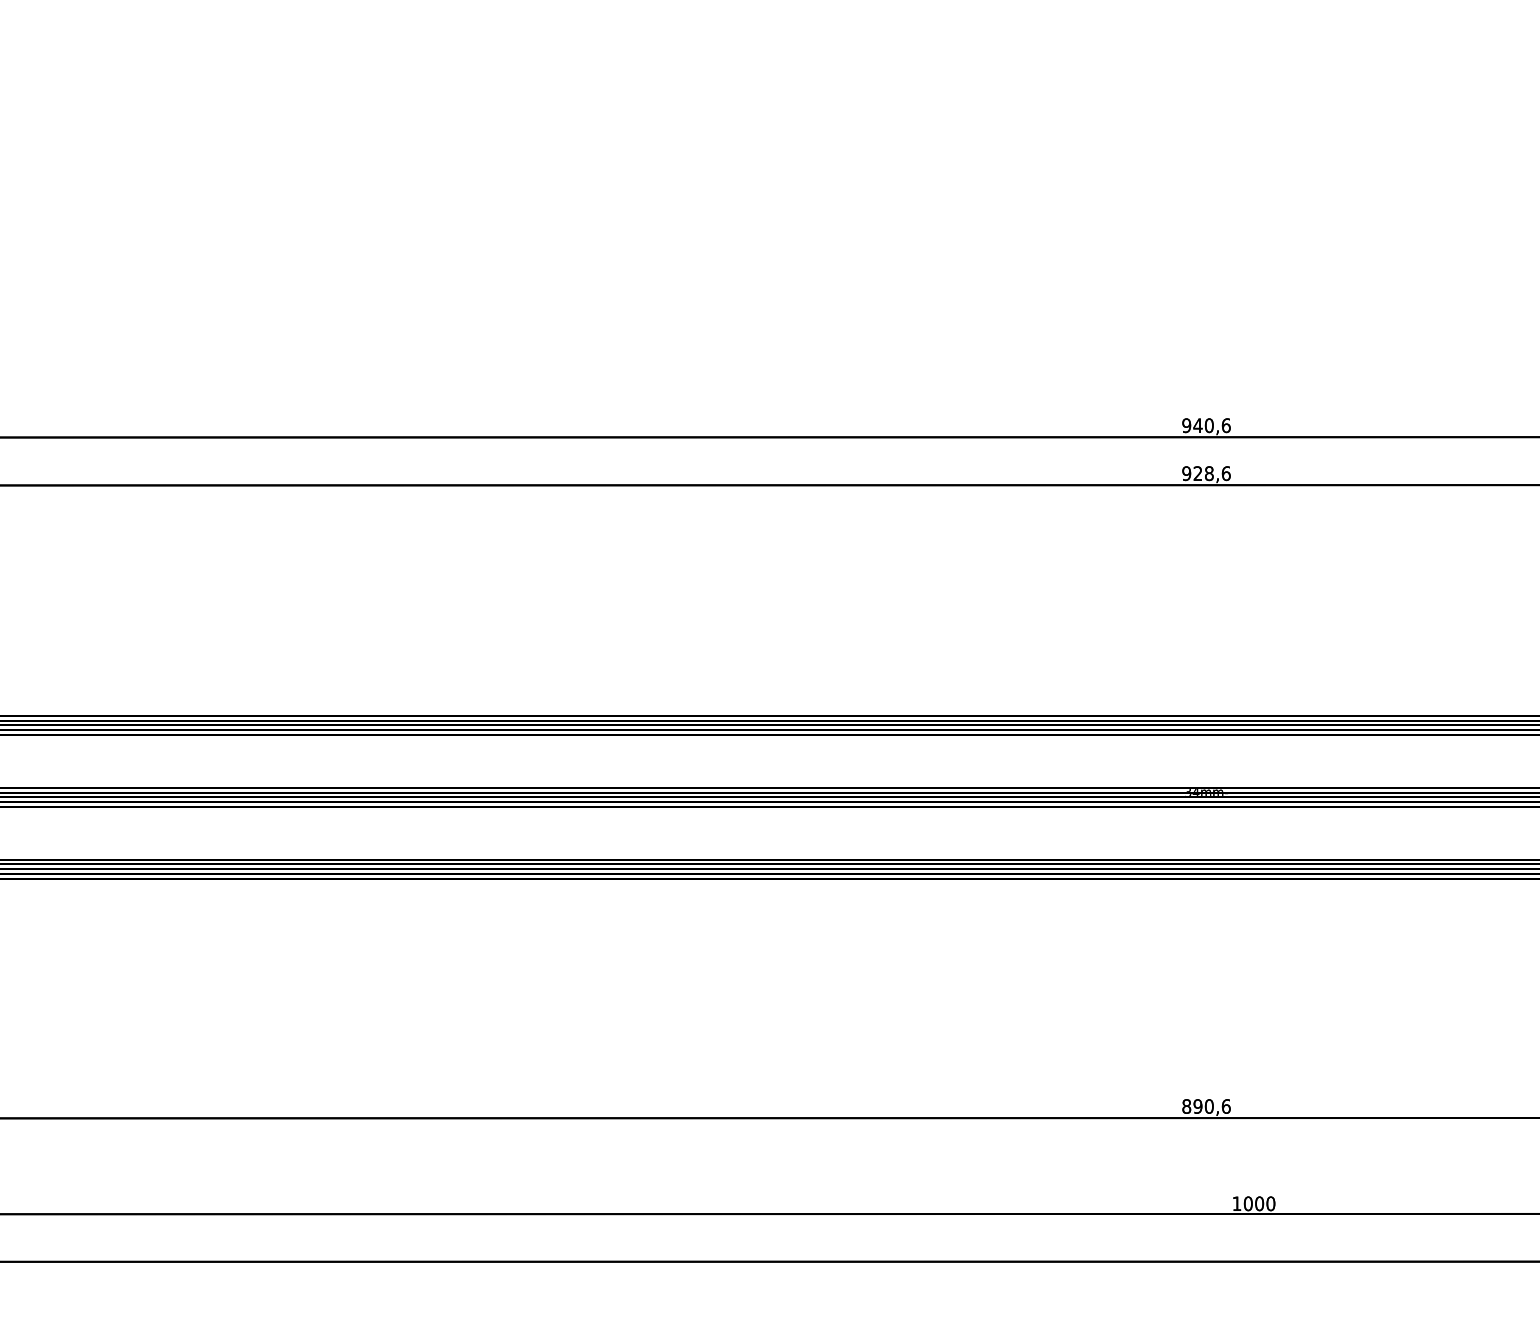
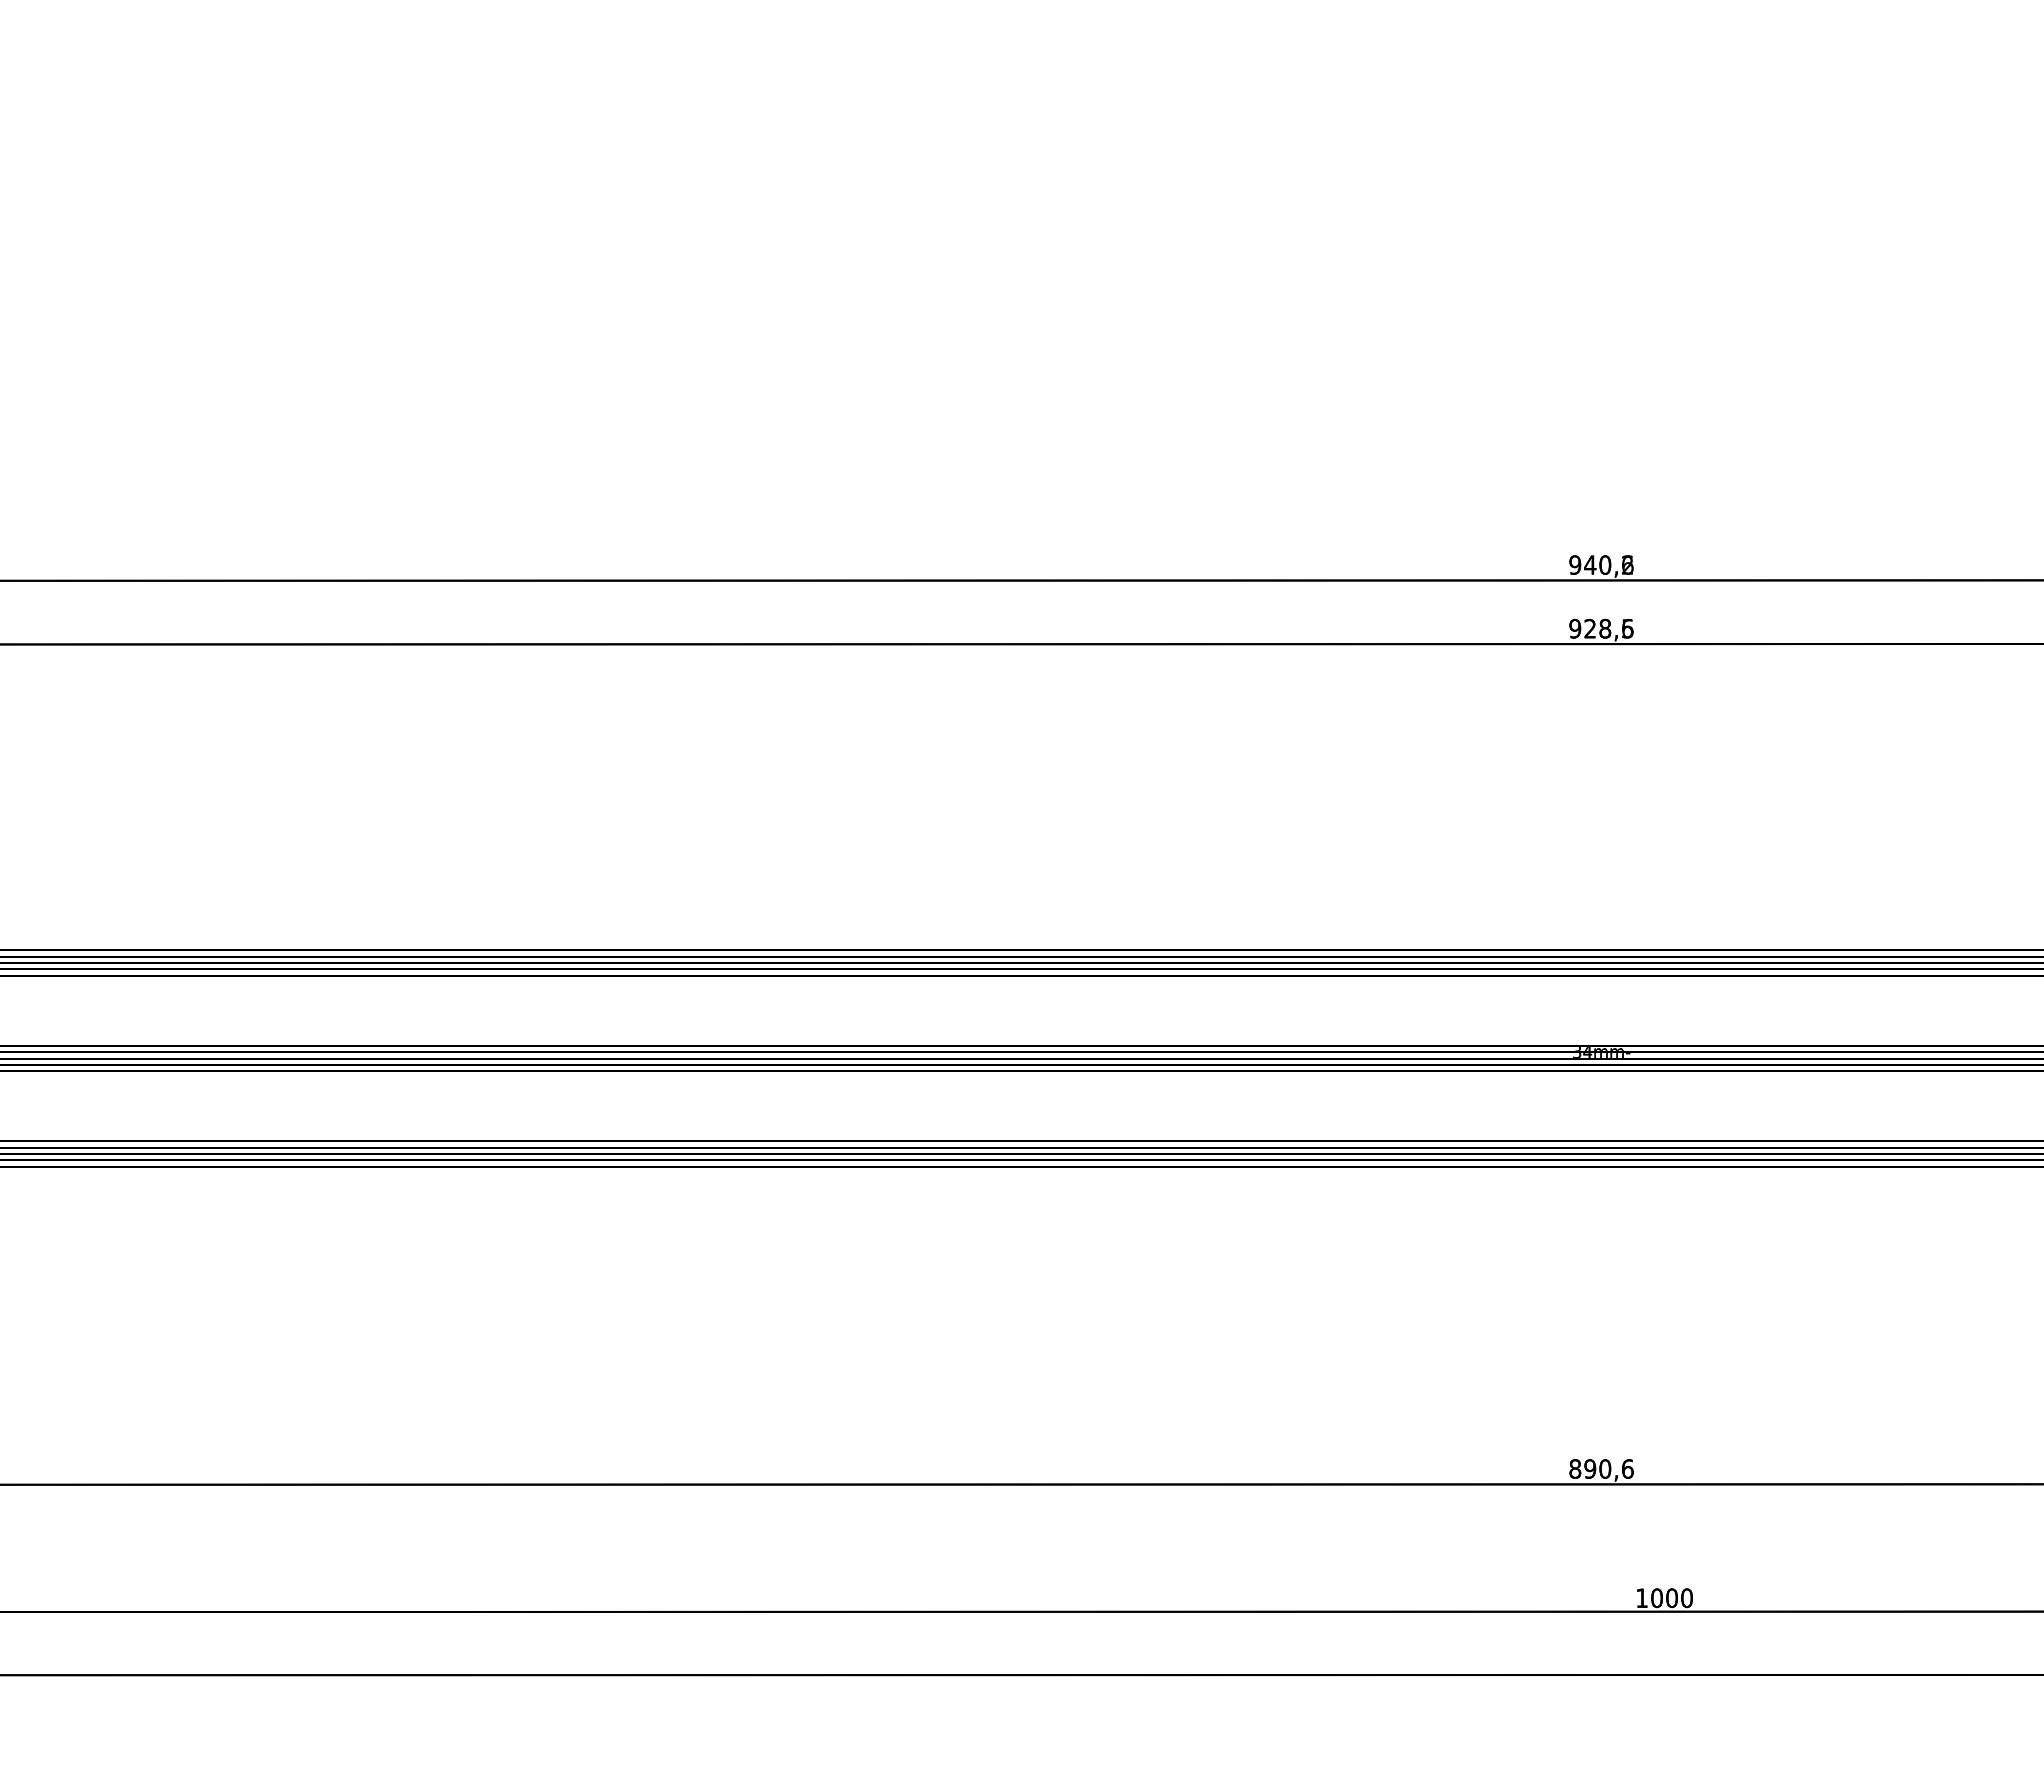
text: (1226, 425) -> (1627, 564), 940,6 -> 940,2
text: (1226, 473) -> (1627, 628), 928,6 -> 928,5

